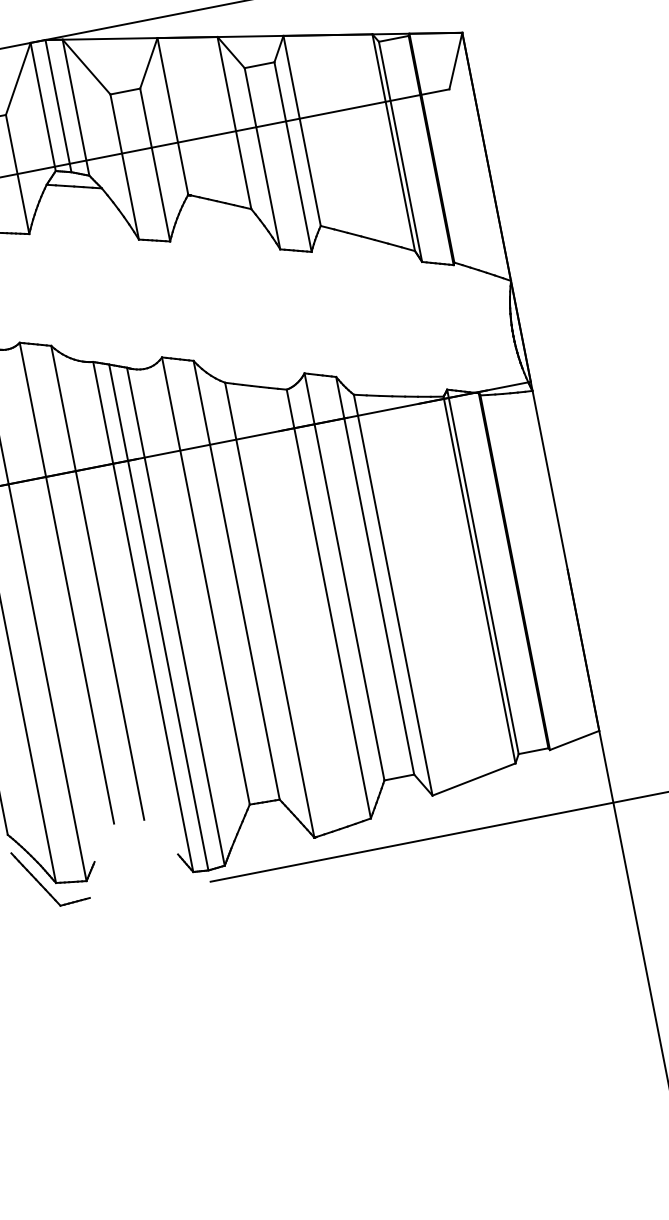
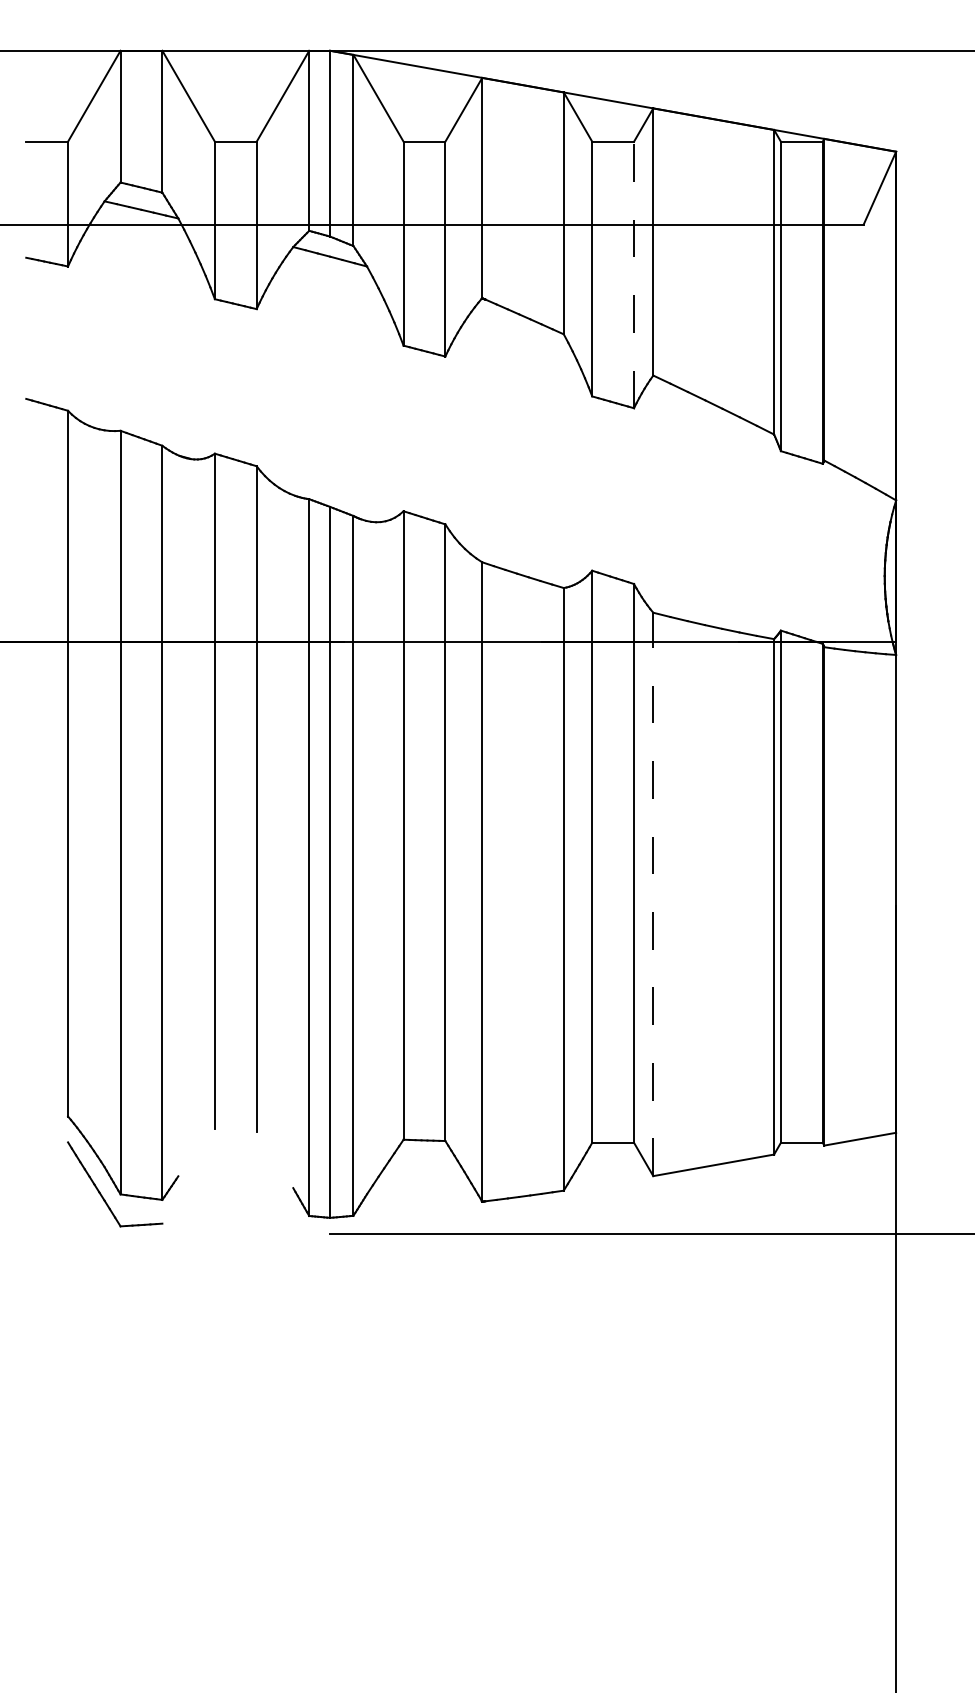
line: (293, 156) -> (634, 274), solid -> dashed
line: (393, 595) -> (653, 894), solid -> dashed

